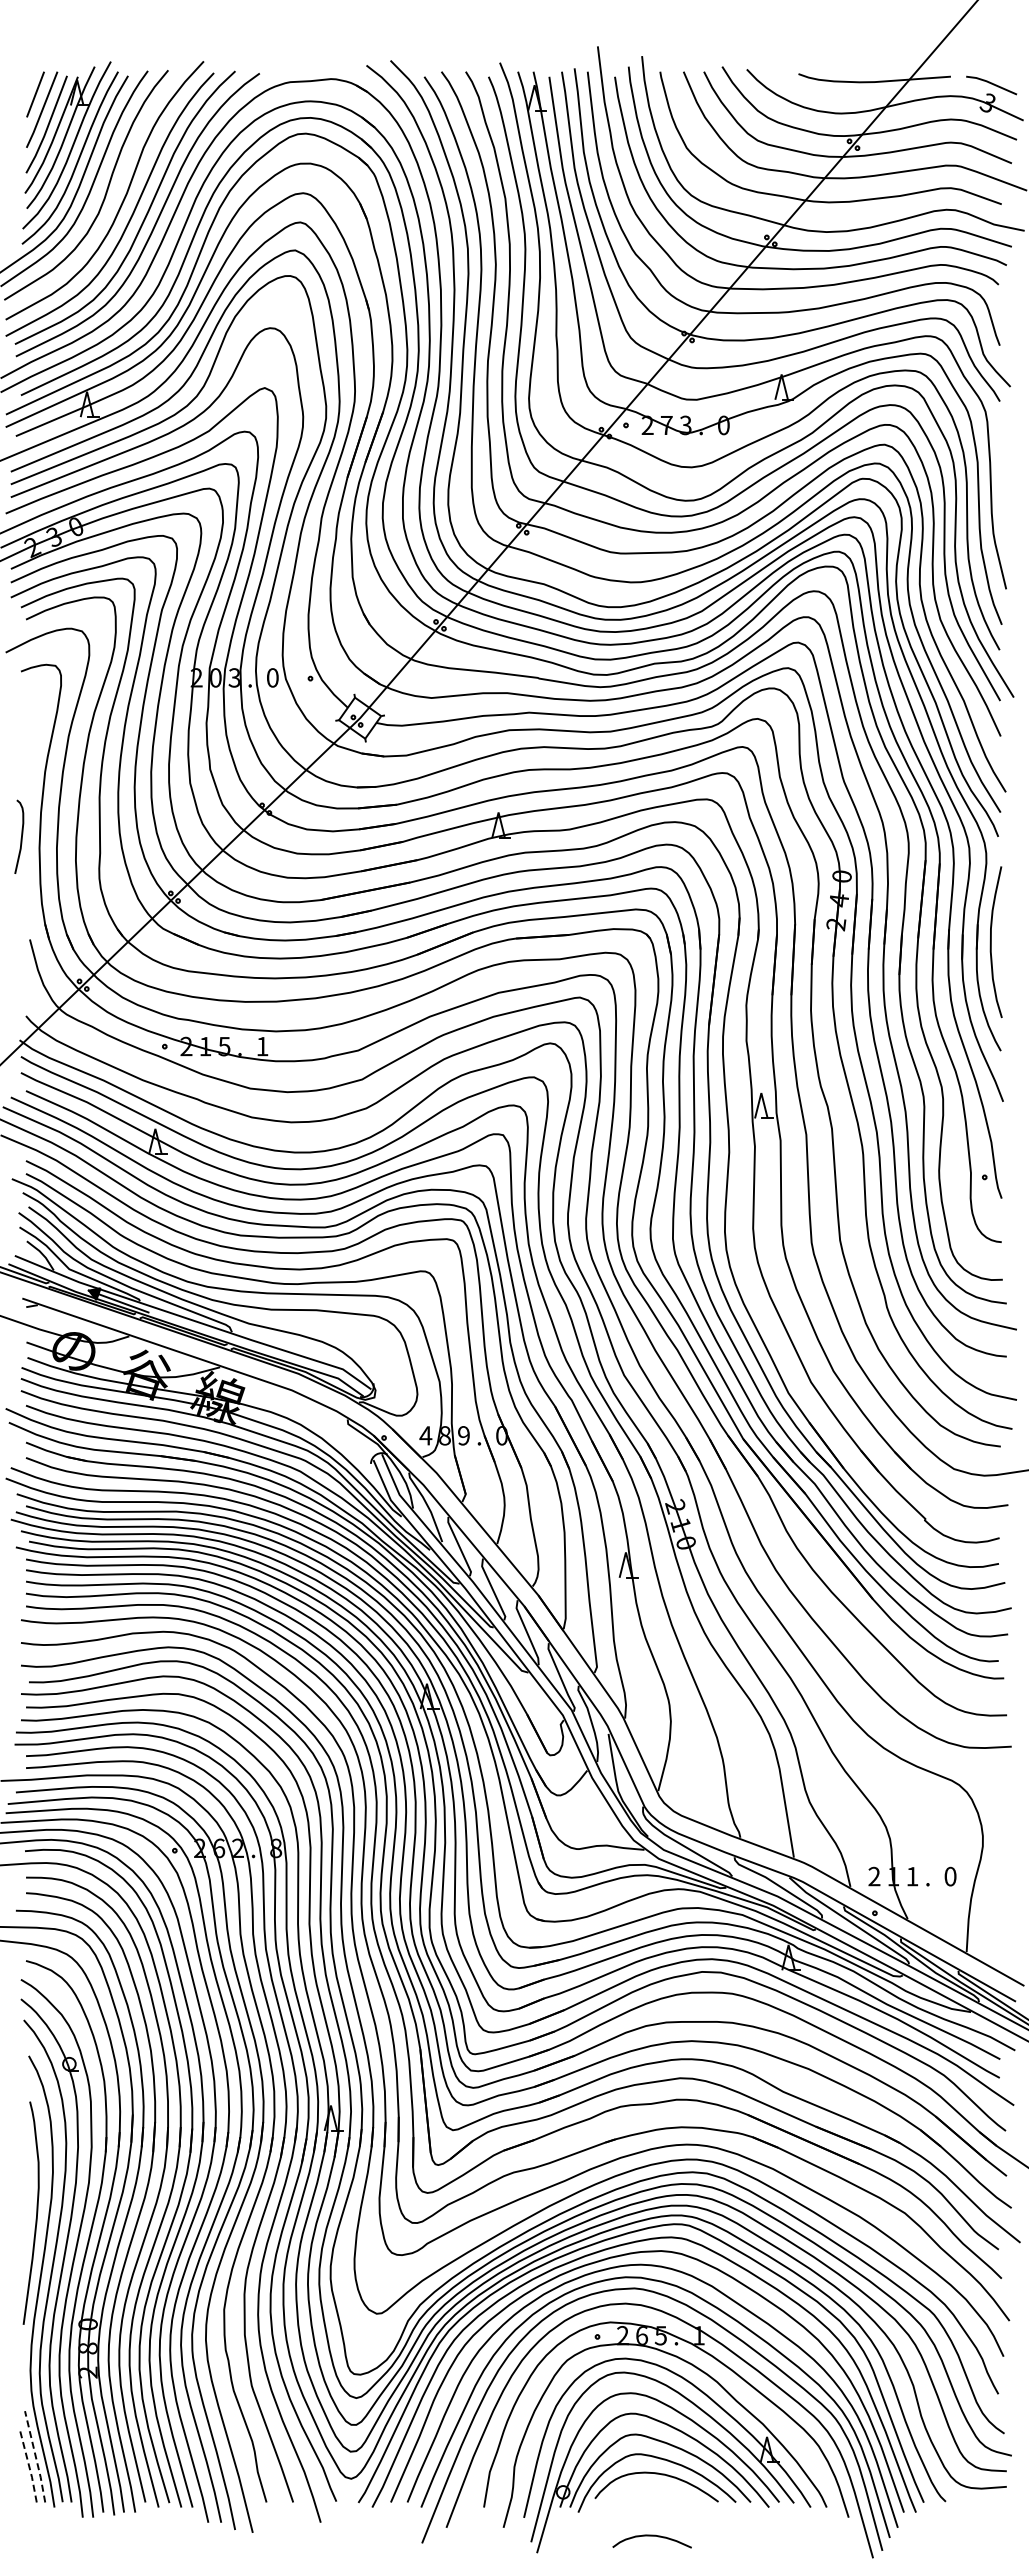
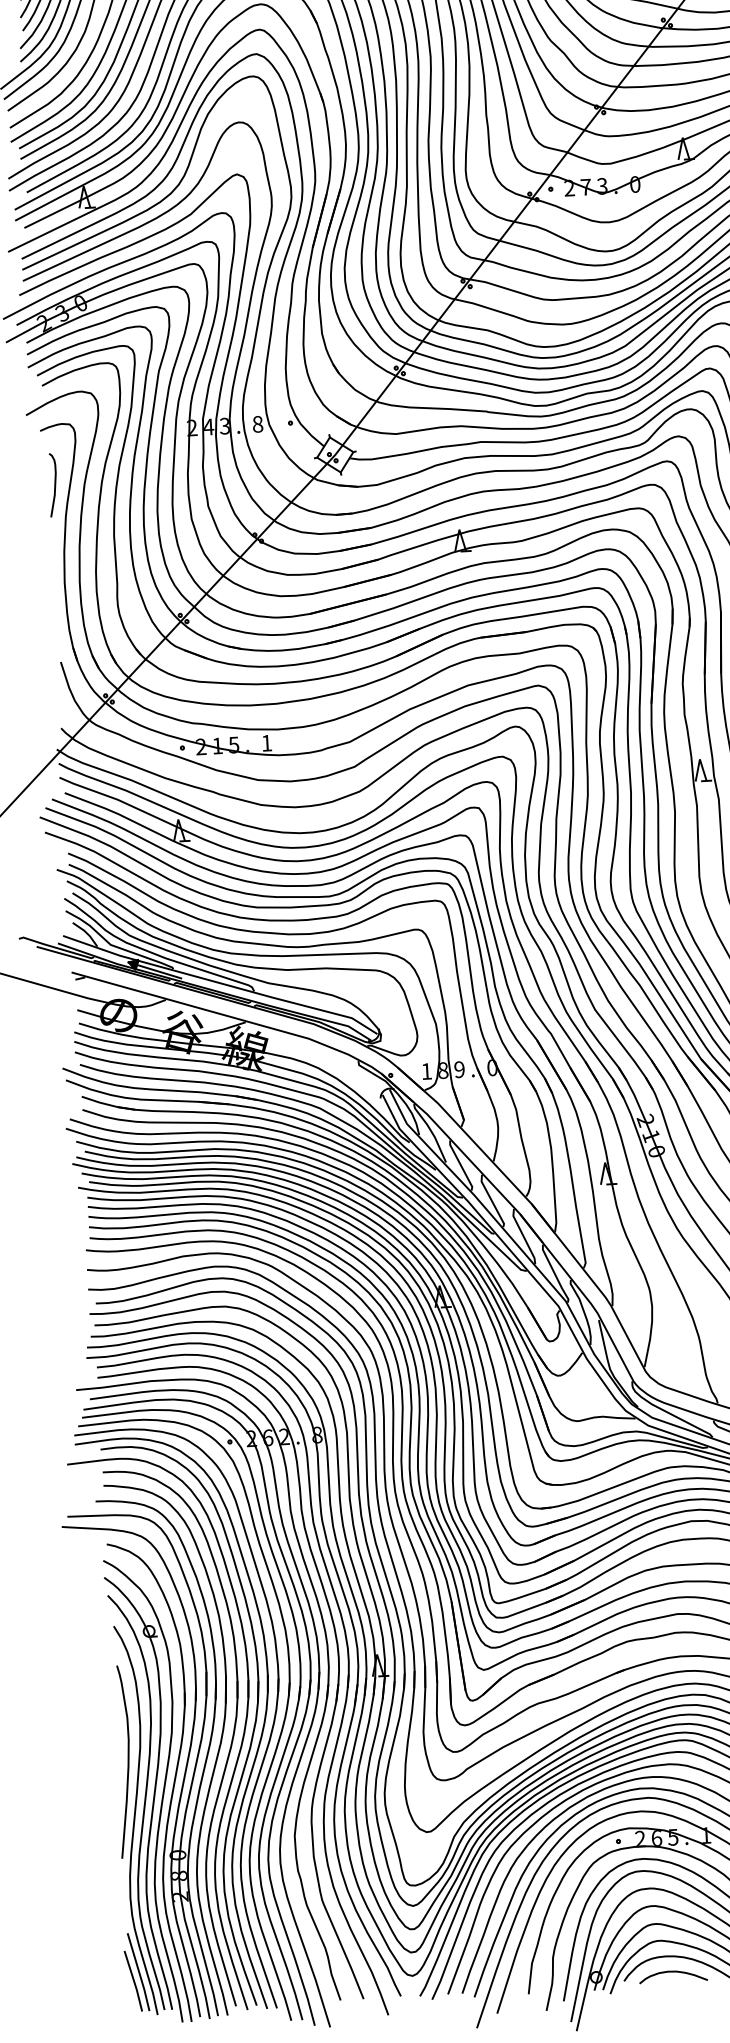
text: (216, 677) -> (209, 426), 0 -> 4
text: (272, 677) -> (257, 424), 0 -> 8
curve: (21, 836) -> (54, 484), moved
text: (425, 1435) -> (426, 1071), 4 -> 1
line: (35, 2456) -> (138, 1971), dashed -> solid
line: (29, 2466) -> (134, 1980), dashed -> solid
curve: (651, 2536) -> (672, 1972), moved

